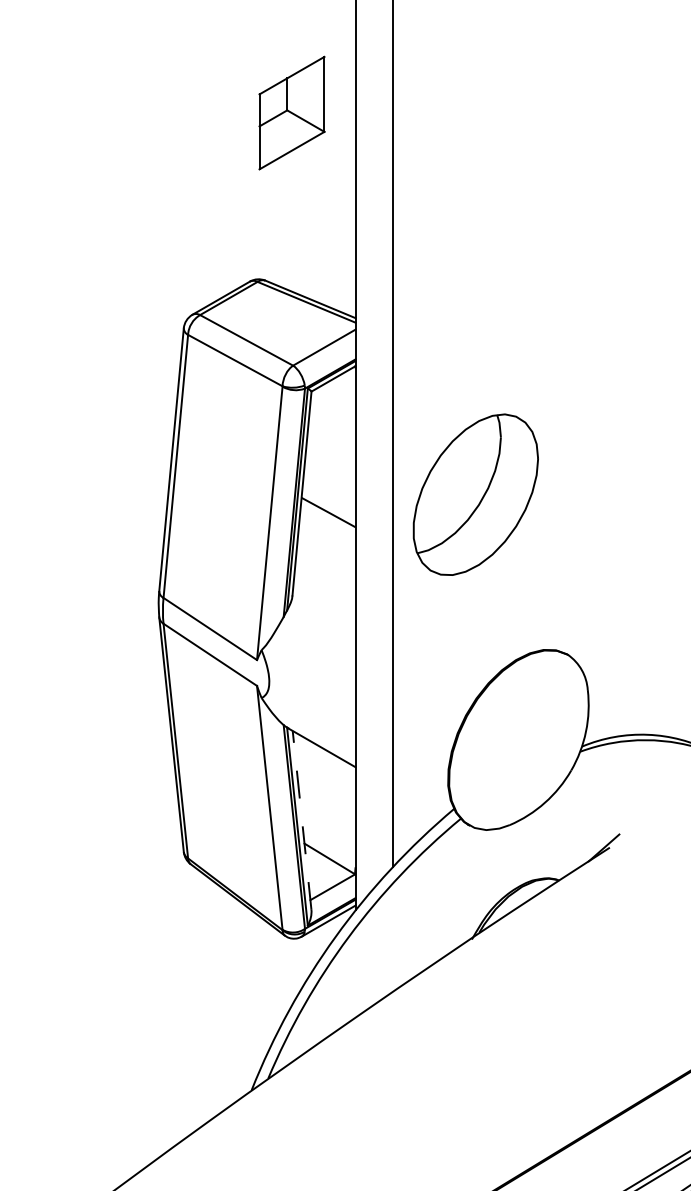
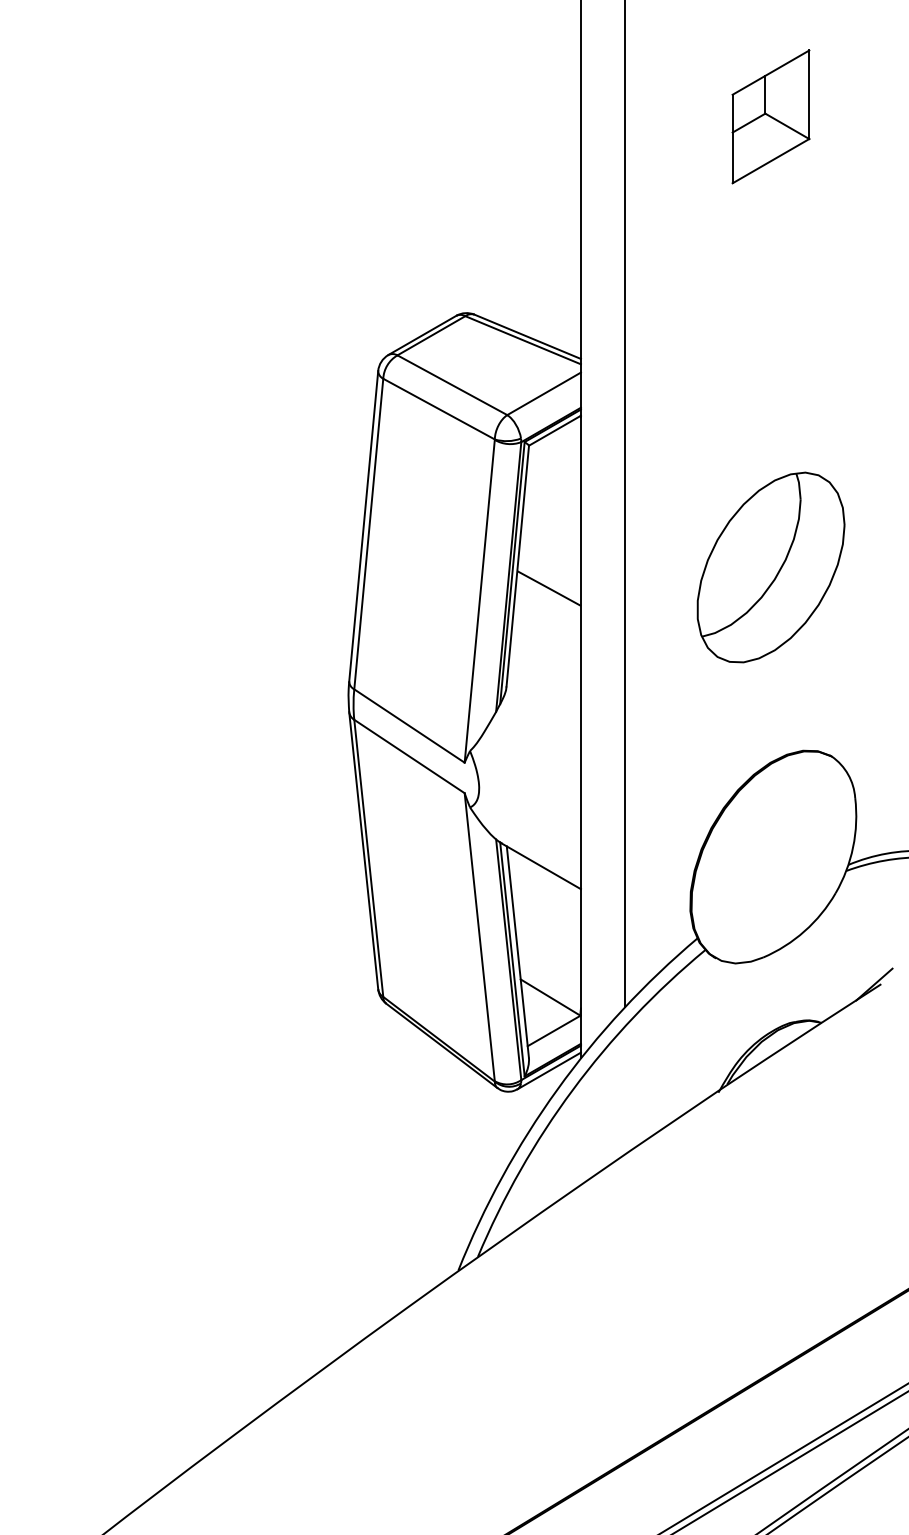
part: (291, 112) -> (770, 116), moved
part: (475, 494) -> (770, 567), moved
line: (301, 819) -> (517, 951), dashed -> solid

